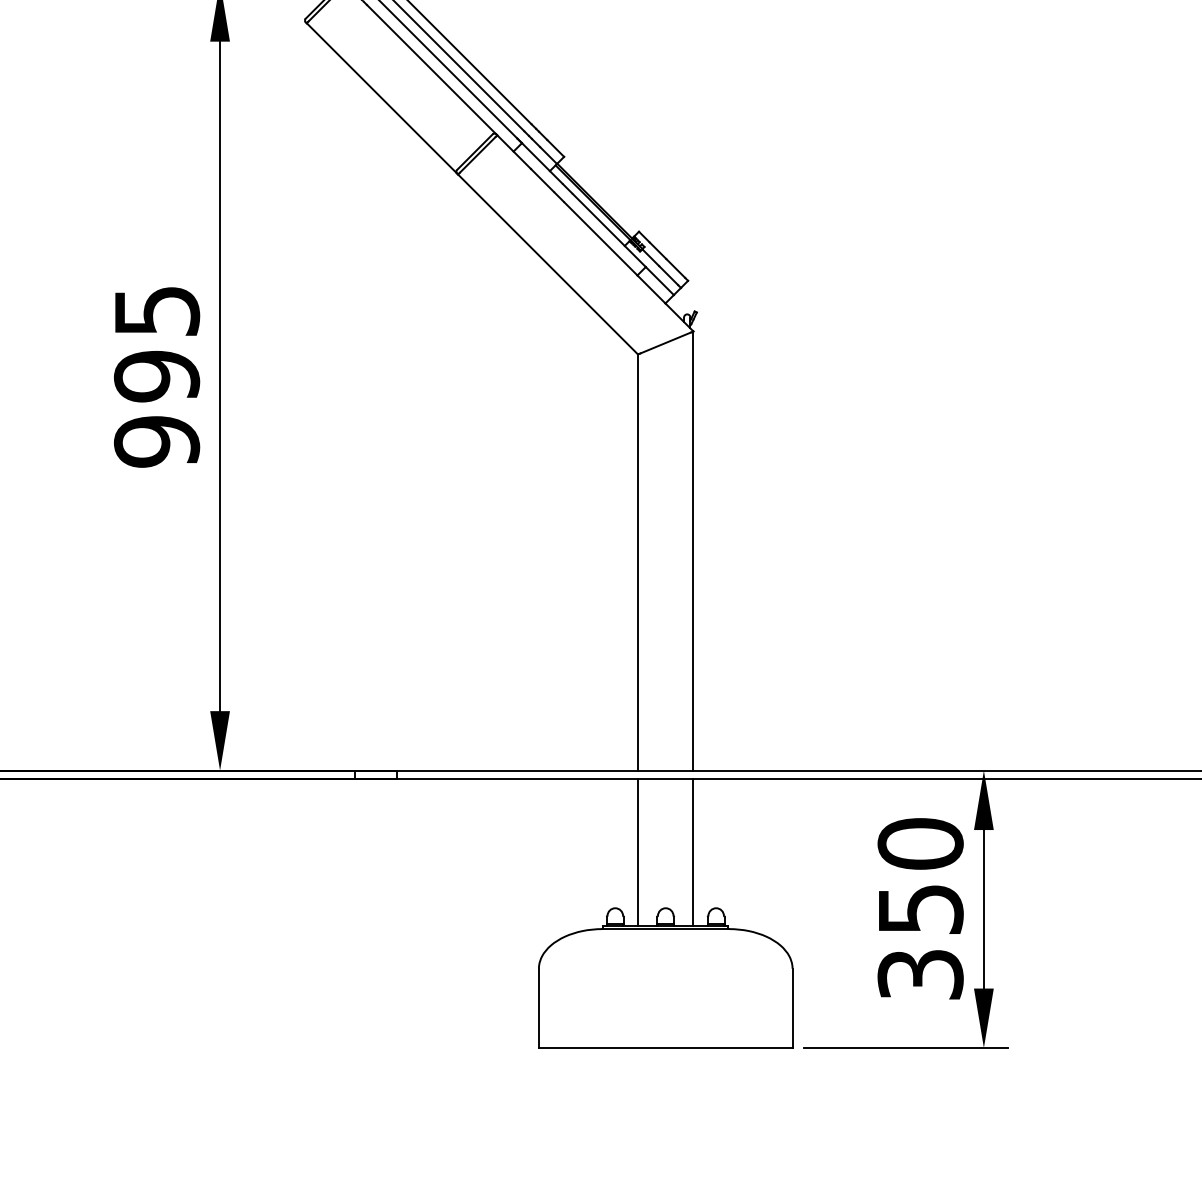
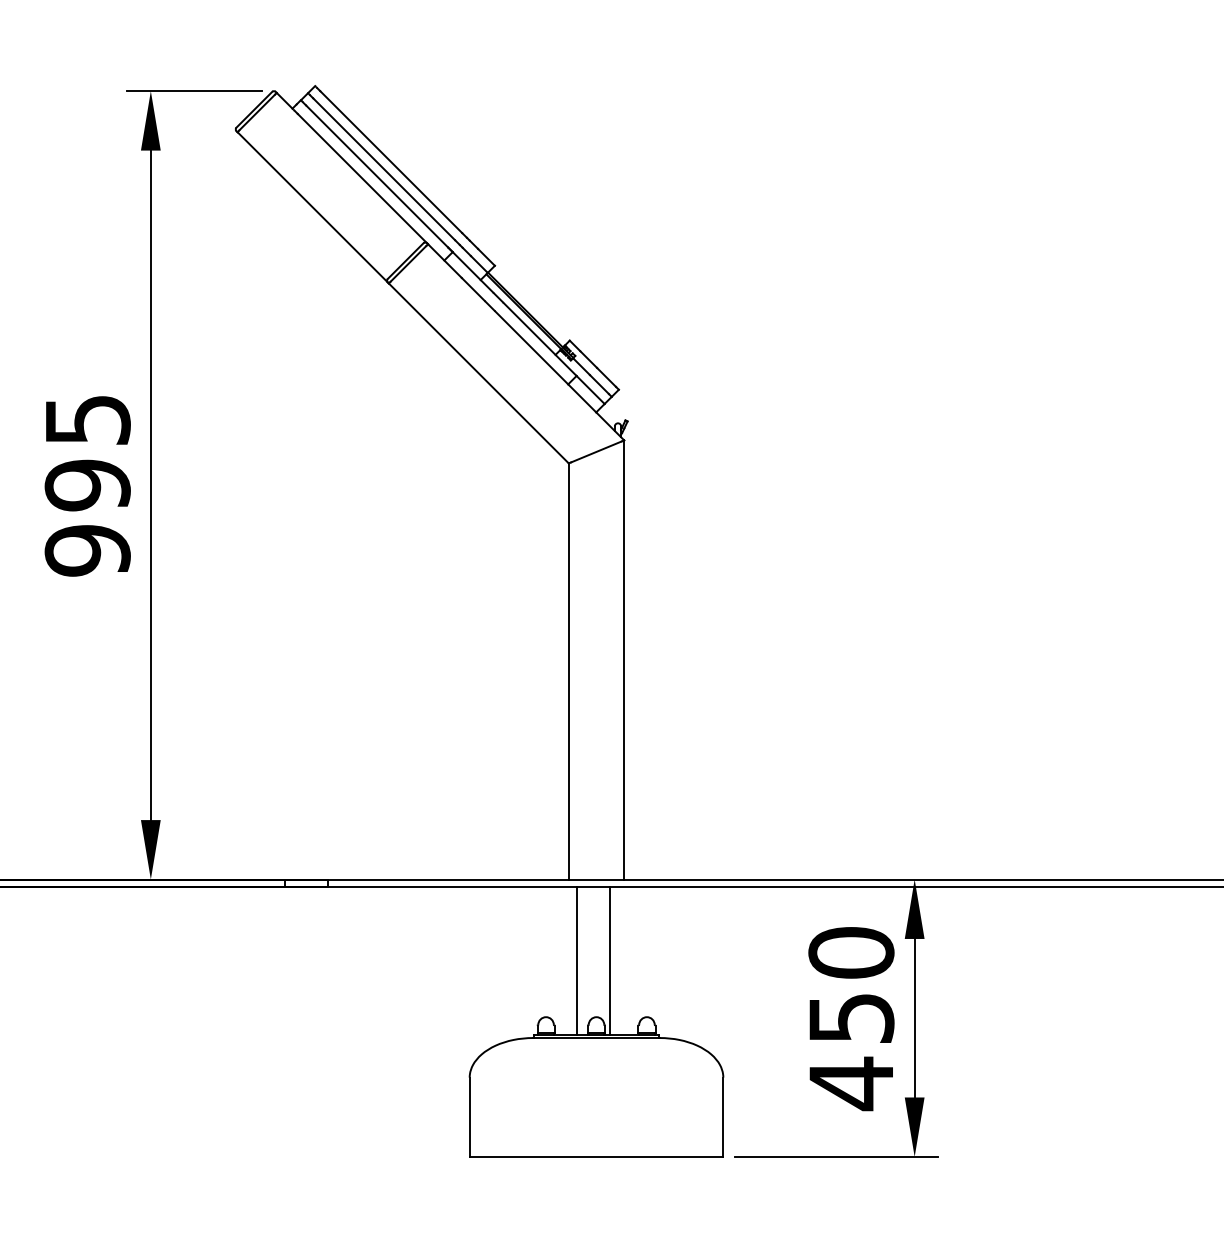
line: (637, 851) -> (609, 960), moved
line: (693, 851) -> (577, 960), moved
text: (920, 974) -> (851, 1083), 350 -> 450

